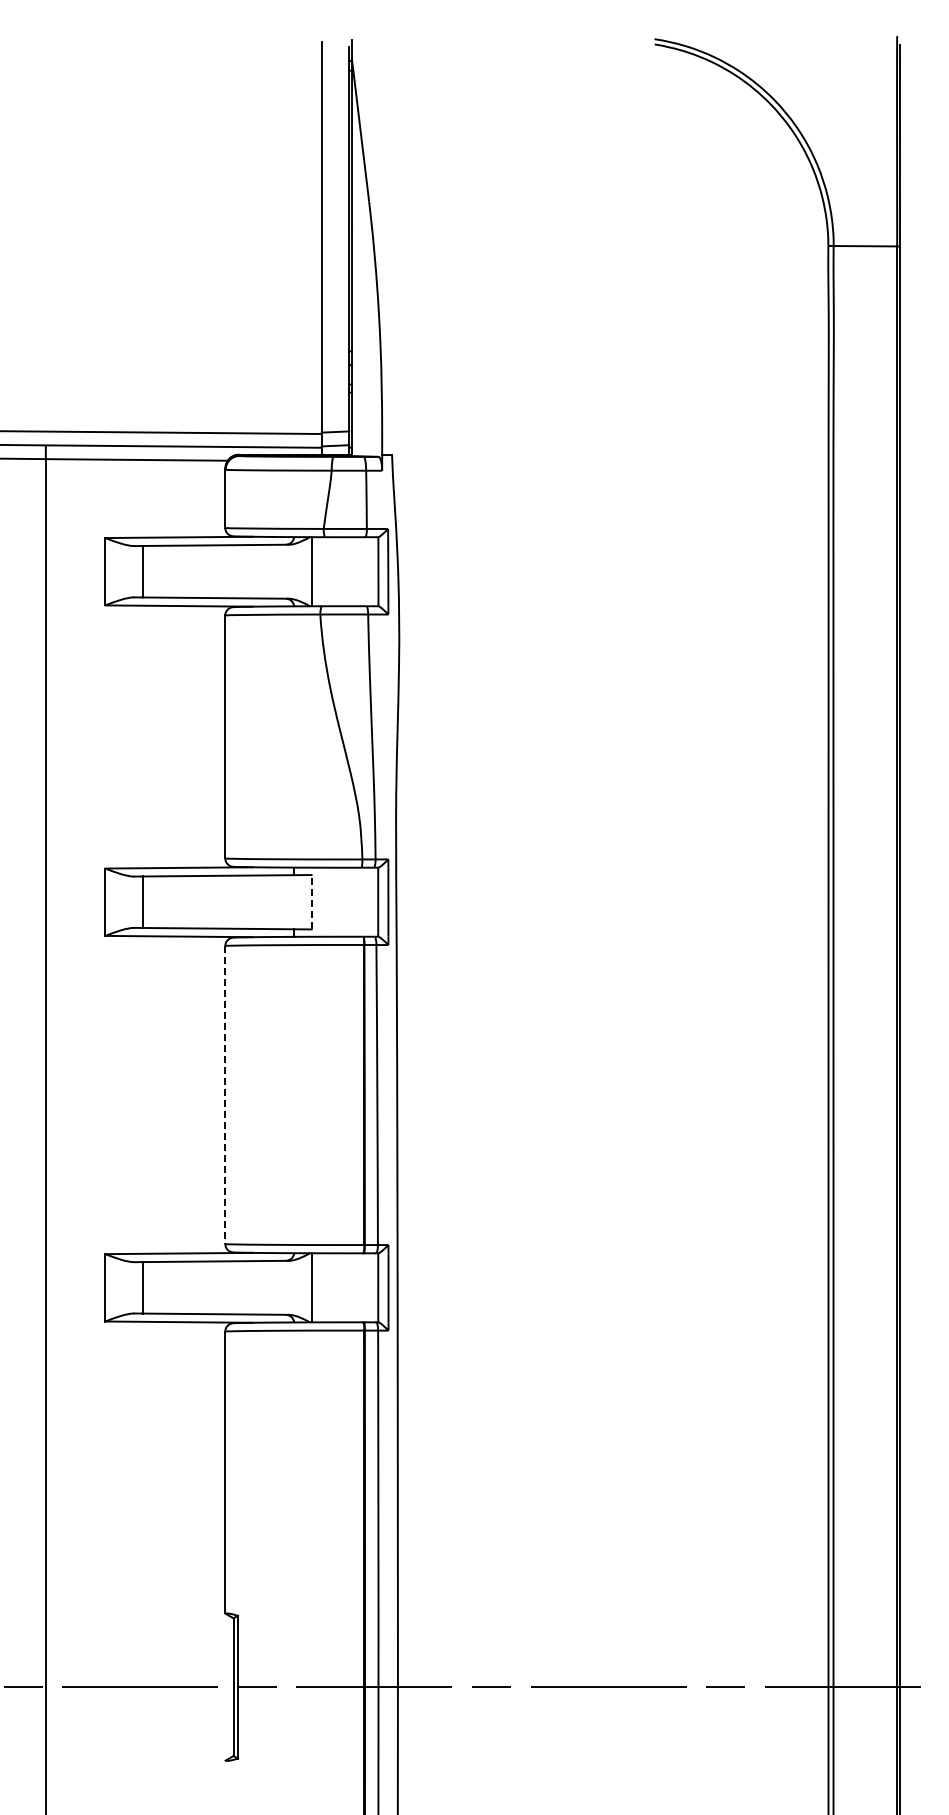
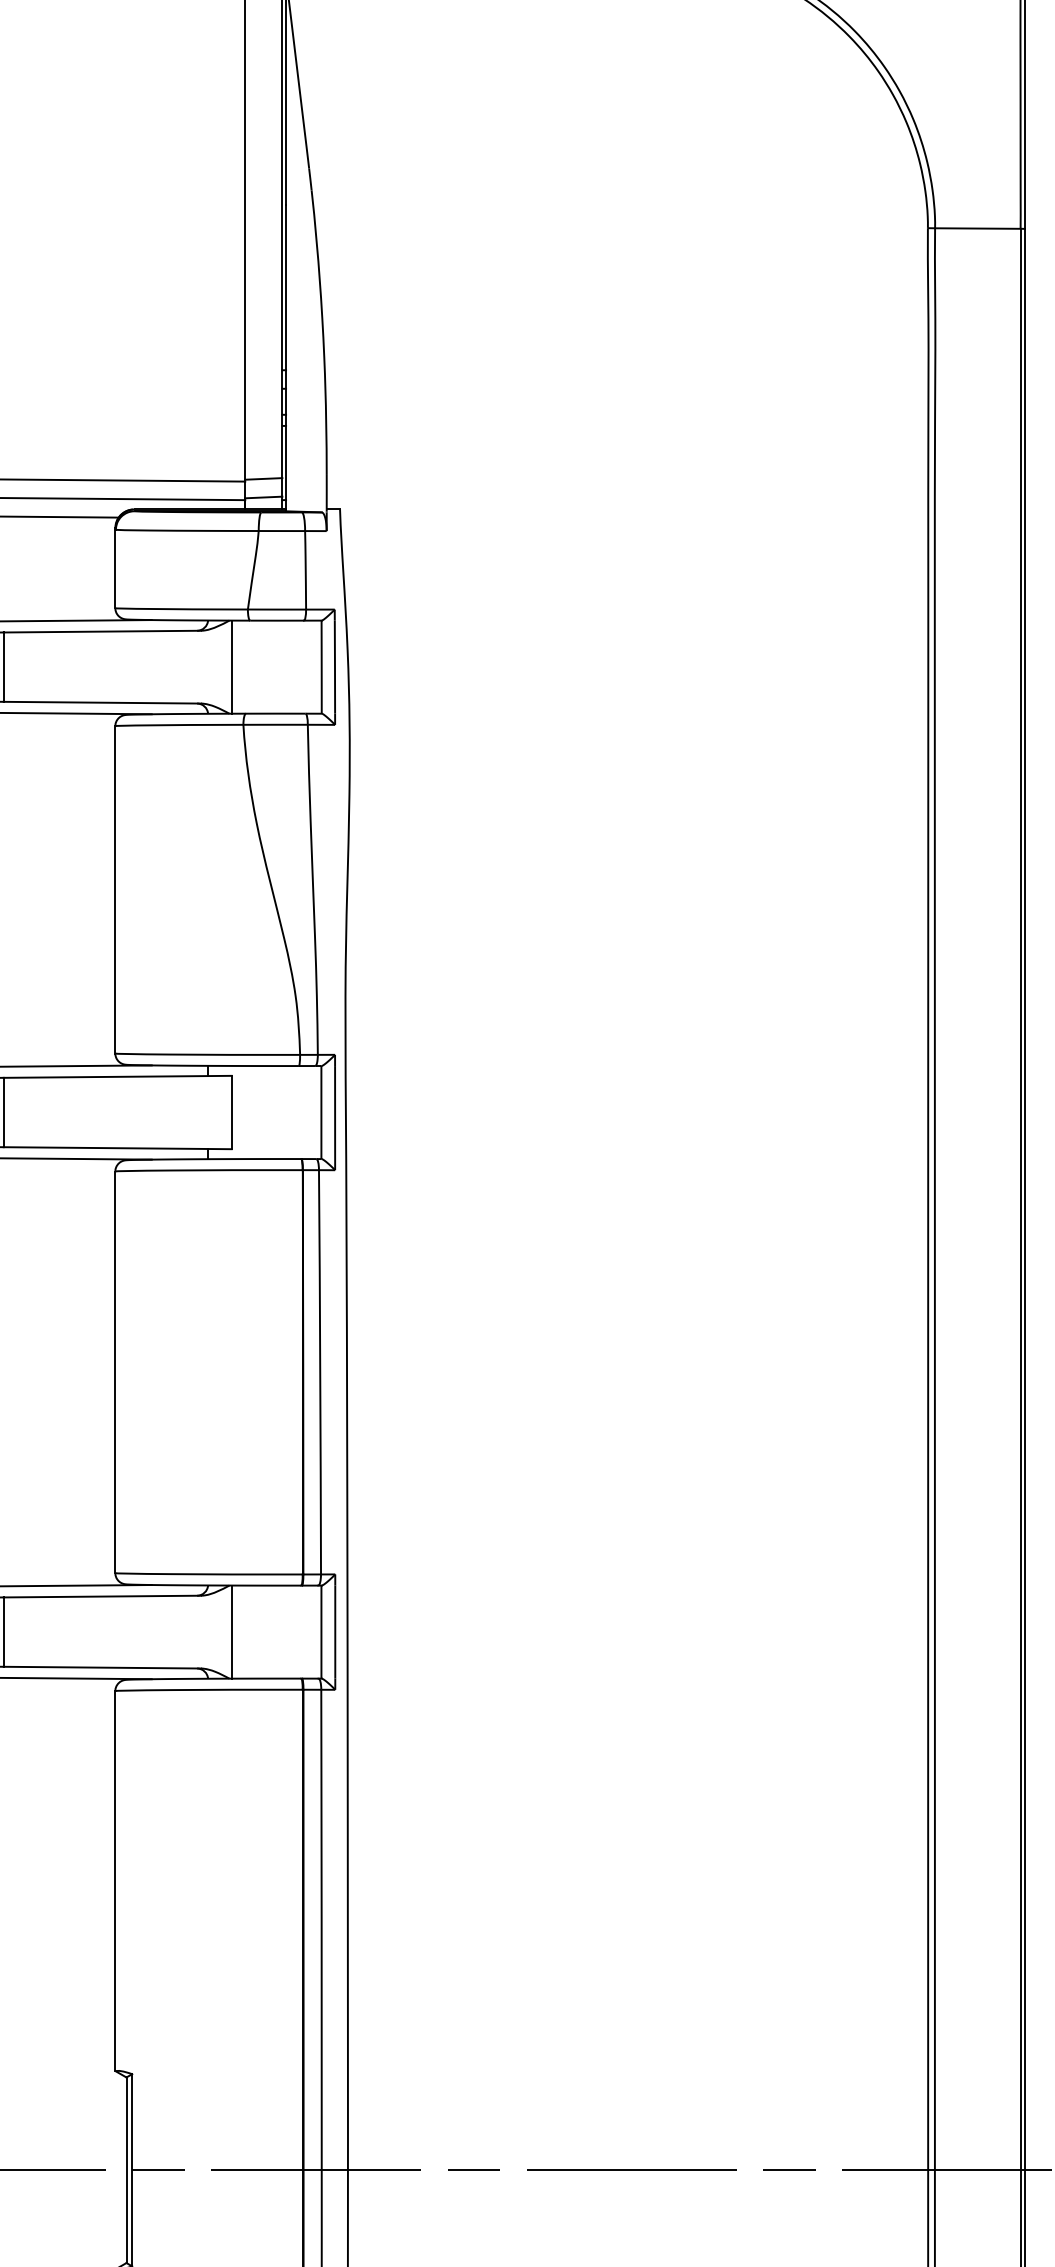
line: (311, 901) -> (231, 1111), dashed -> solid
line: (225, 1095) -> (115, 1372), dashed -> solid

